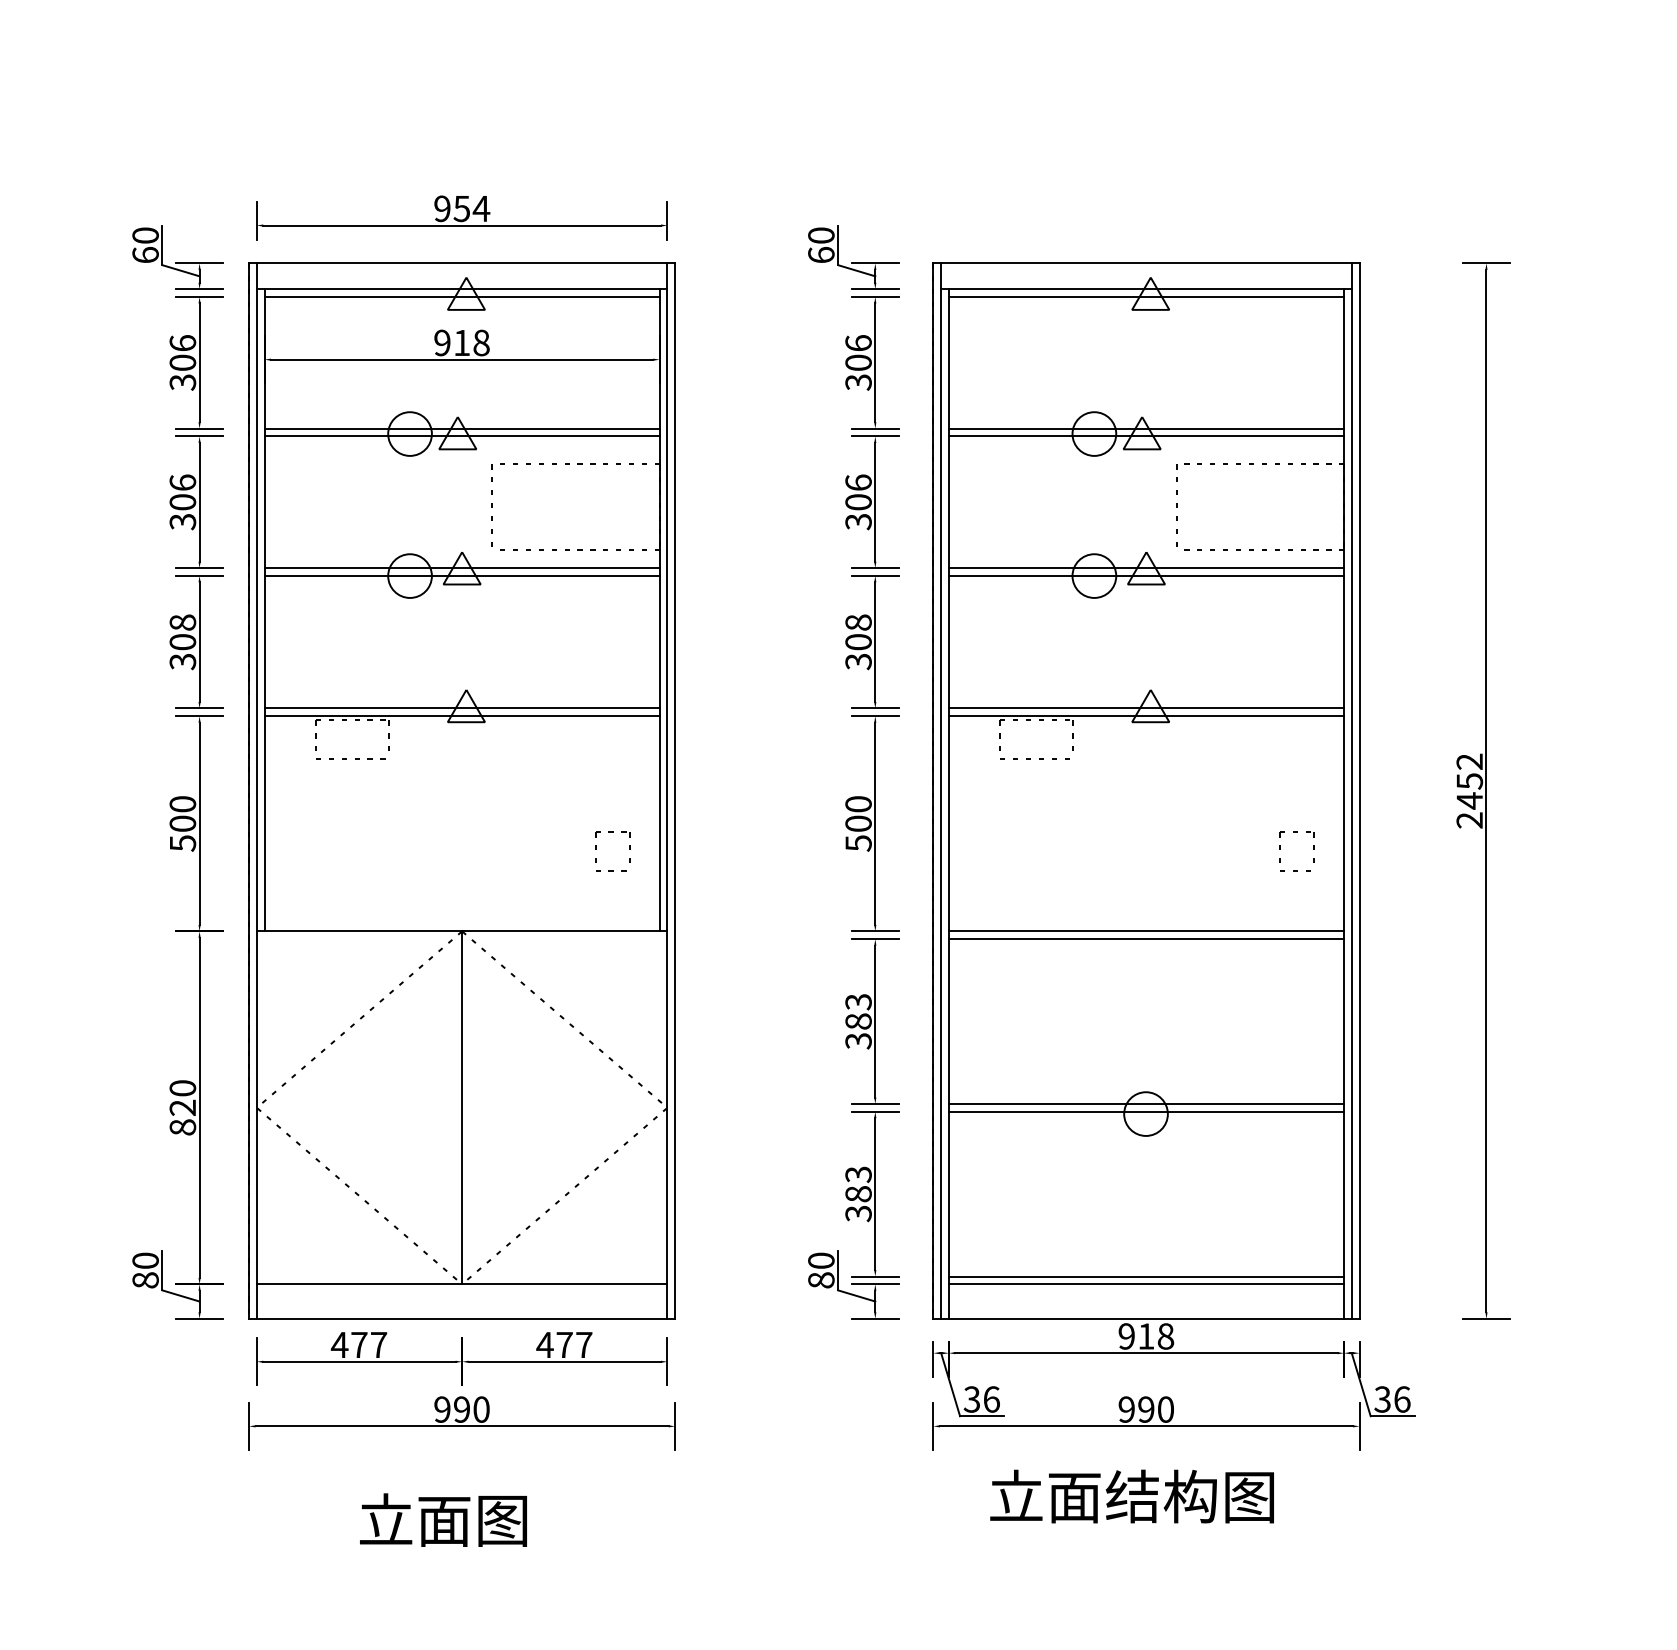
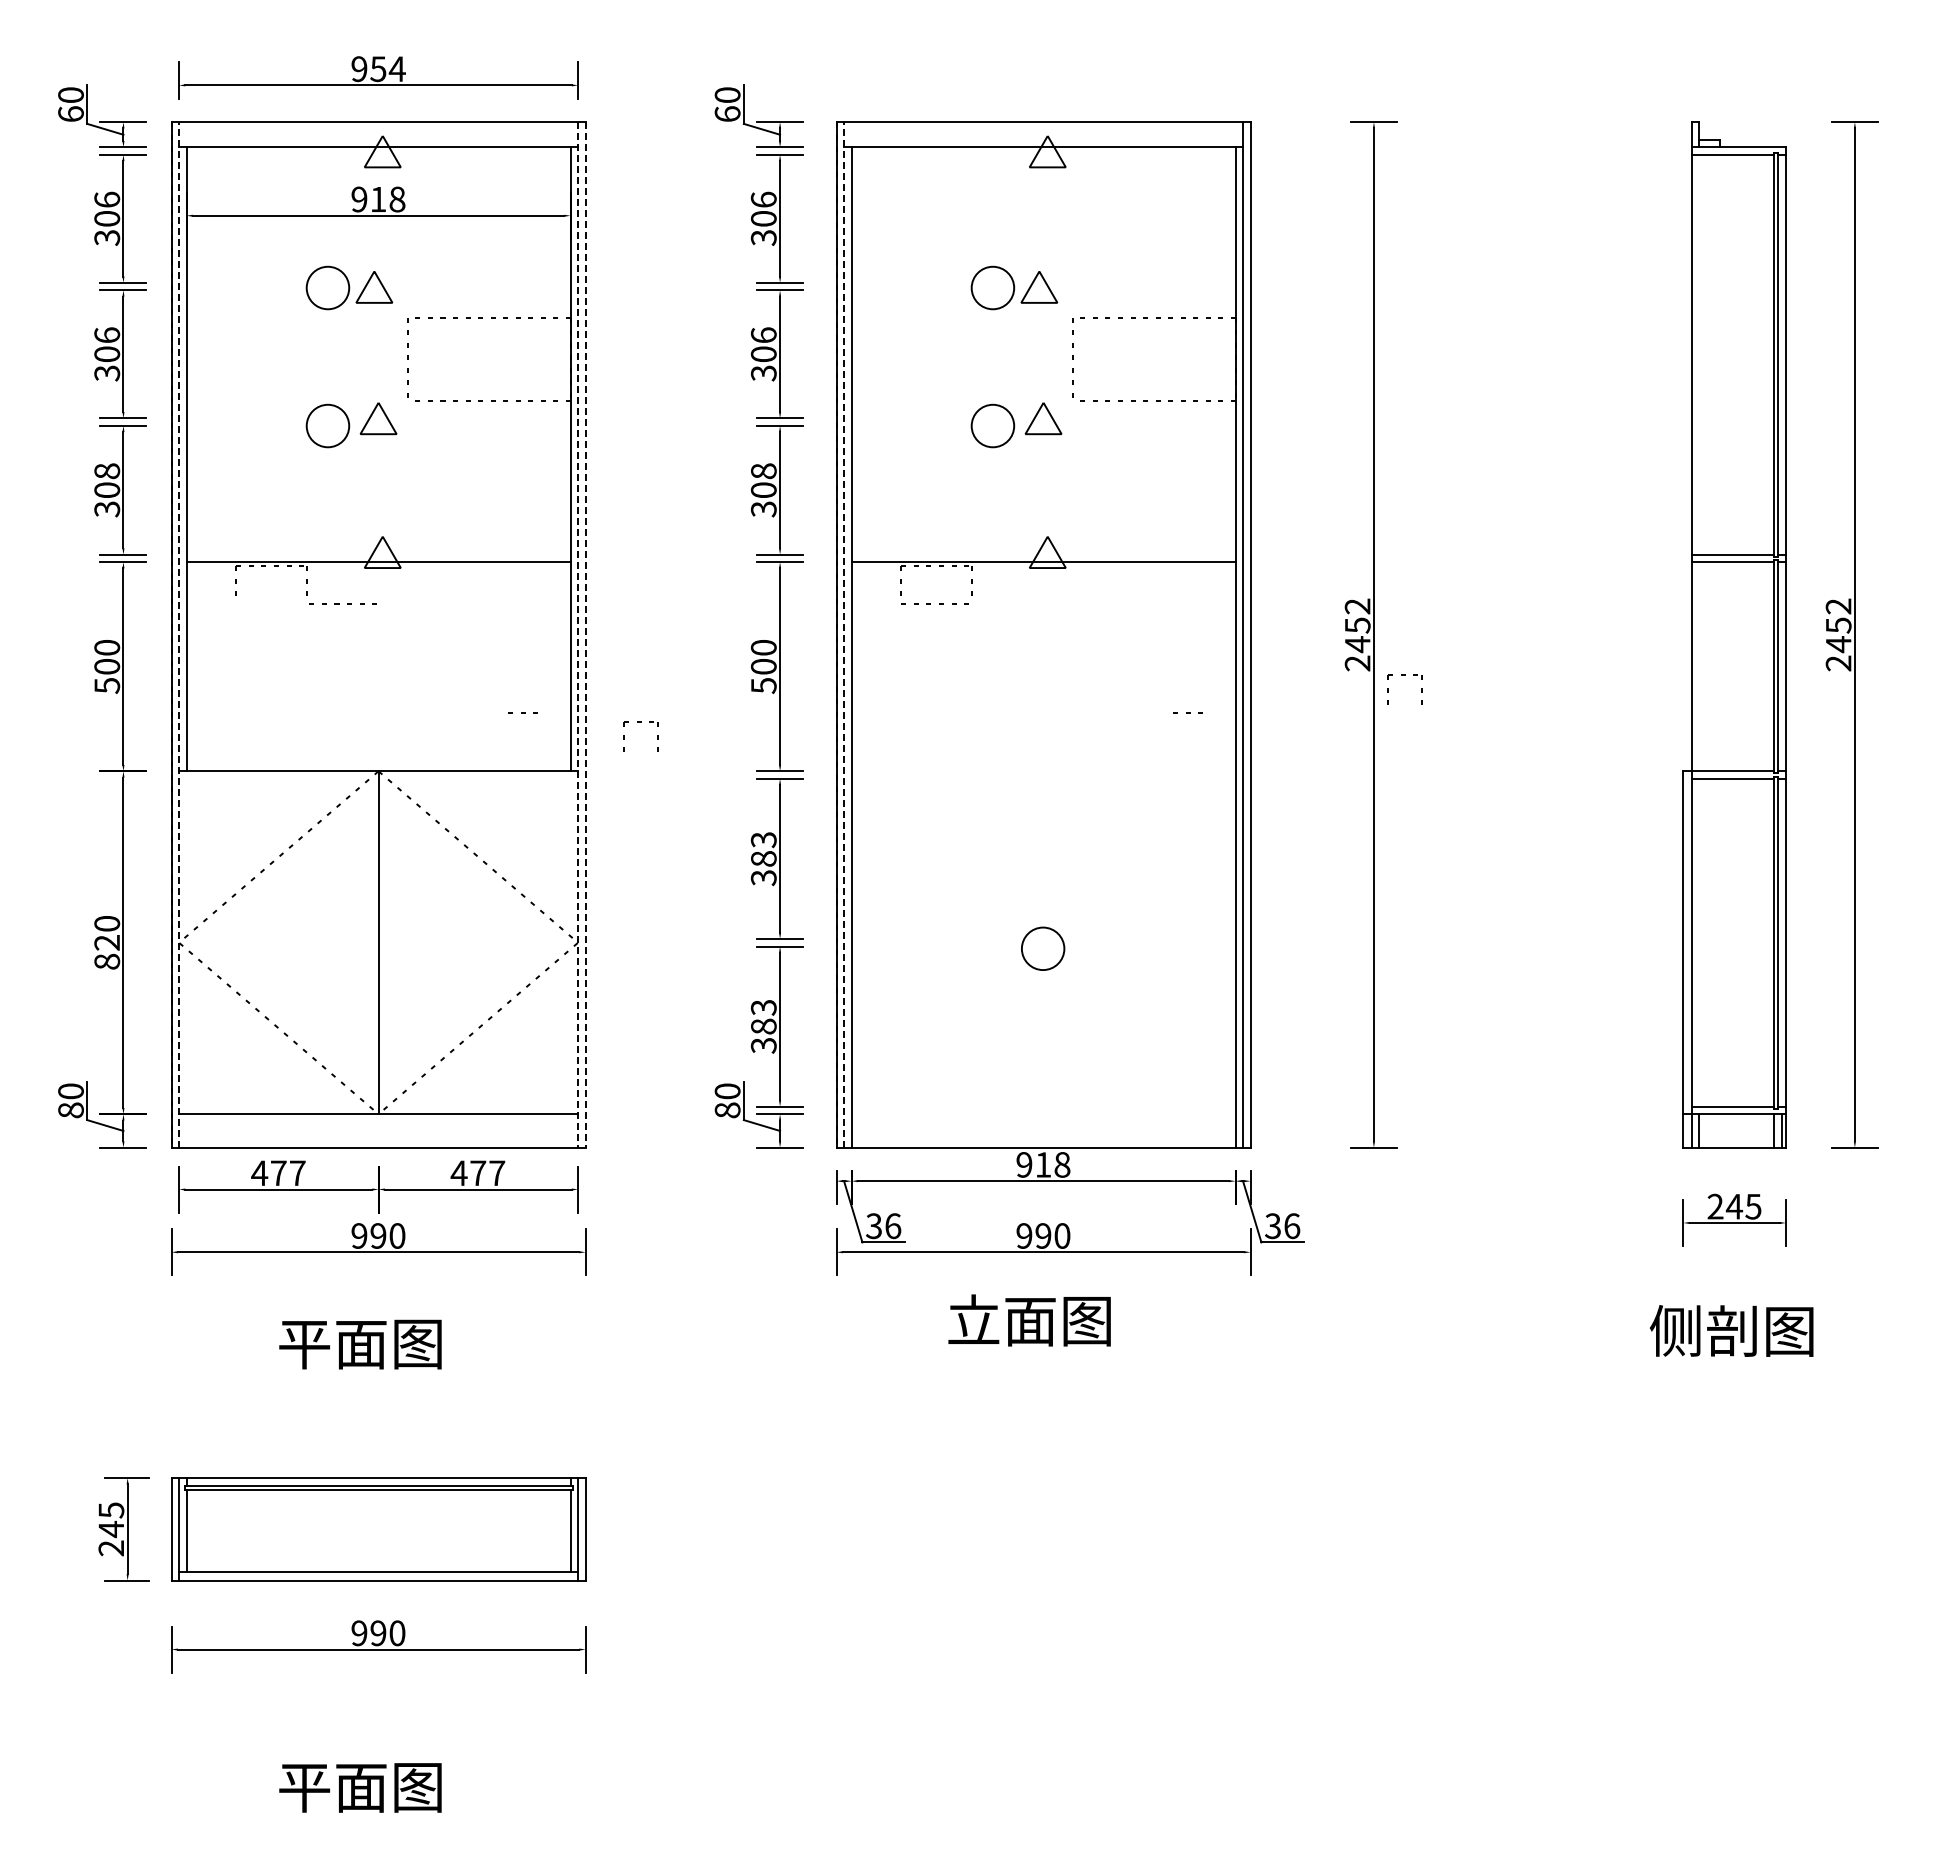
line: (462, 296) -> (378, 154), removed
line: (1146, 296) -> (1043, 154), removed
line: (462, 428) -> (378, 282), removed
line: (1146, 428) -> (1043, 282), removed
line: (462, 436) -> (378, 290), removed
line: (1146, 436) -> (1043, 290), removed
line: (462, 568) -> (378, 418), removed
line: (1146, 568) -> (1043, 418), removed
line: (462, 575) -> (378, 425), removed
line: (1146, 575) -> (1043, 425), removed
line: (462, 708) -> (378, 554), removed
line: (1146, 708) -> (1043, 554), removed
line: (345, 758) -> (338, 603), moved
line: (257, 790) -> (179, 634), solid -> dashed
line: (667, 790) -> (578, 634), solid -> dashed
line: (675, 790) -> (585, 634), solid -> dashed
line: (941, 790) -> (844, 634), solid -> dashed
part: (612, 832) -> (640, 722), moved
part: (1296, 832) -> (1404, 675), moved
line: (1146, 931) -> (1043, 771), removed
line: (1146, 938) -> (1043, 778), removed
line: (1146, 1104) -> (1043, 939), removed
line: (1146, 1111) -> (1043, 946), removed
line: (1146, 1276) -> (1043, 1106), removed
line: (1146, 1284) -> (1043, 1114), removed
text: (1131, 1496) -> (1029, 1320), 立面结构图 -> 立面图
text: (385, 1520) -> (304, 1343), 立面图 -> 平面图

